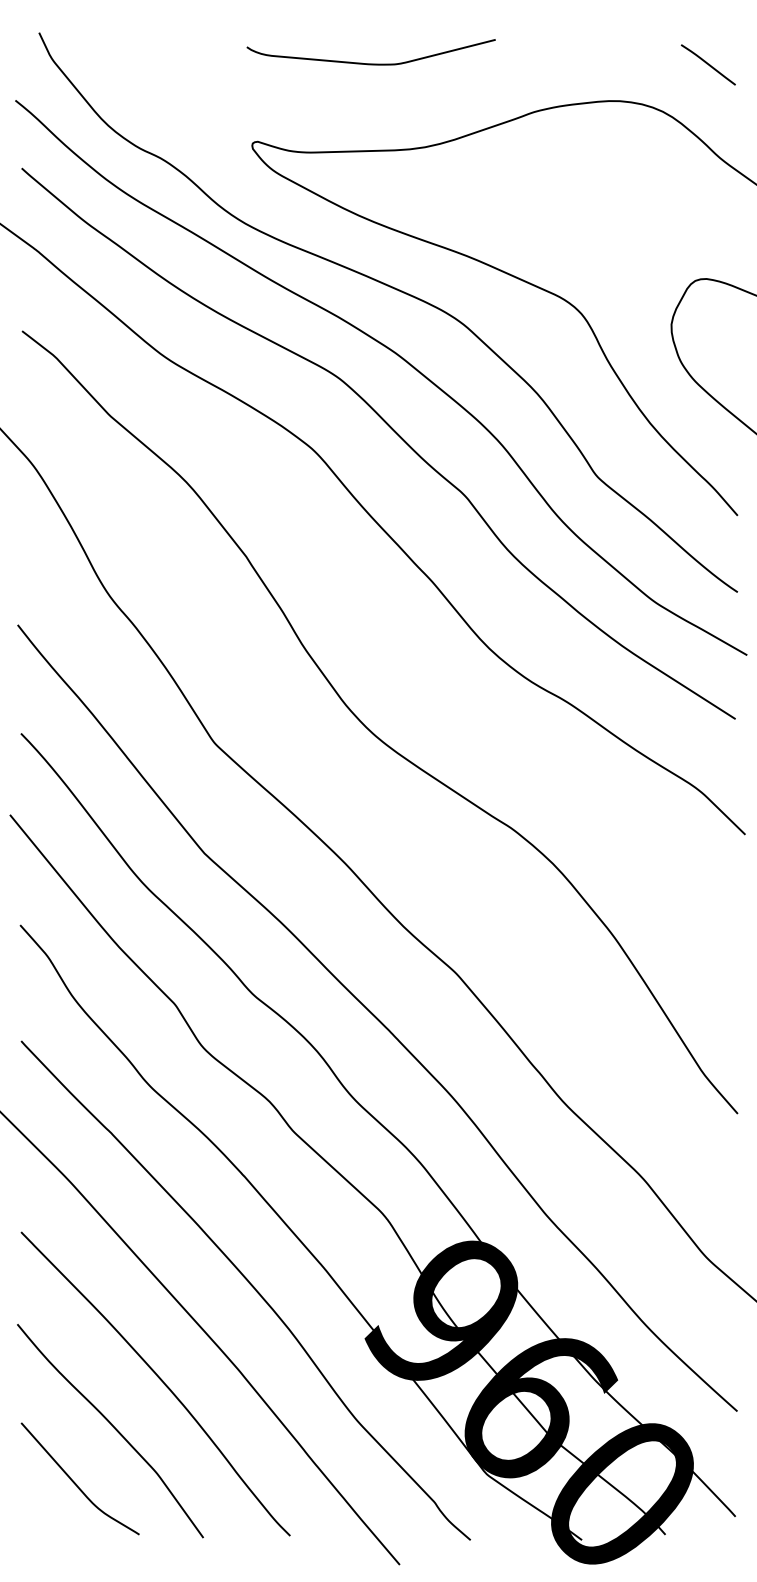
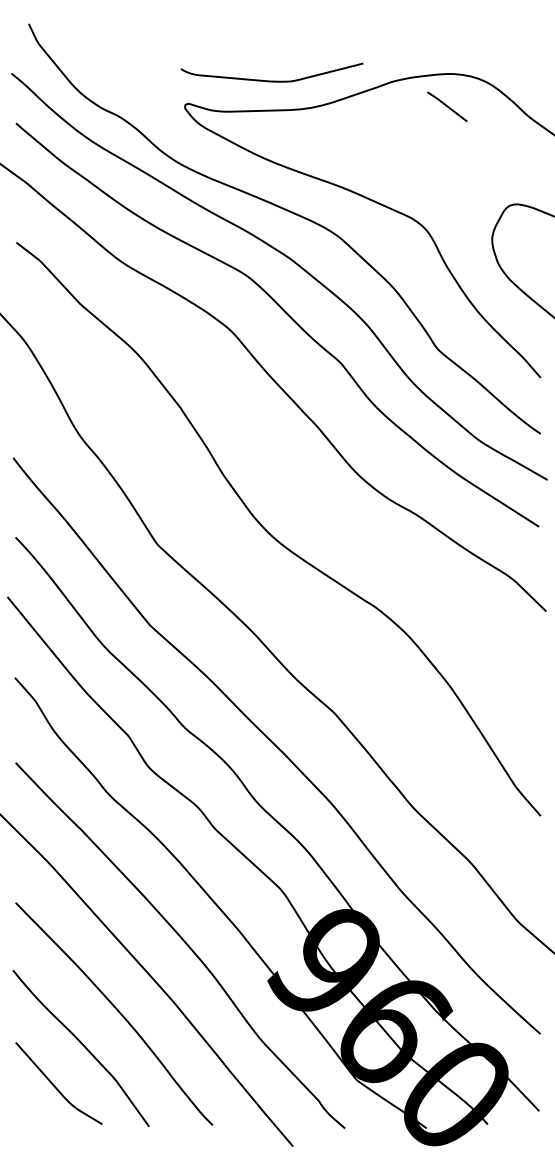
curve: (370, 63) -> (271, 80), moved
line: (707, 64) -> (446, 106), moved

